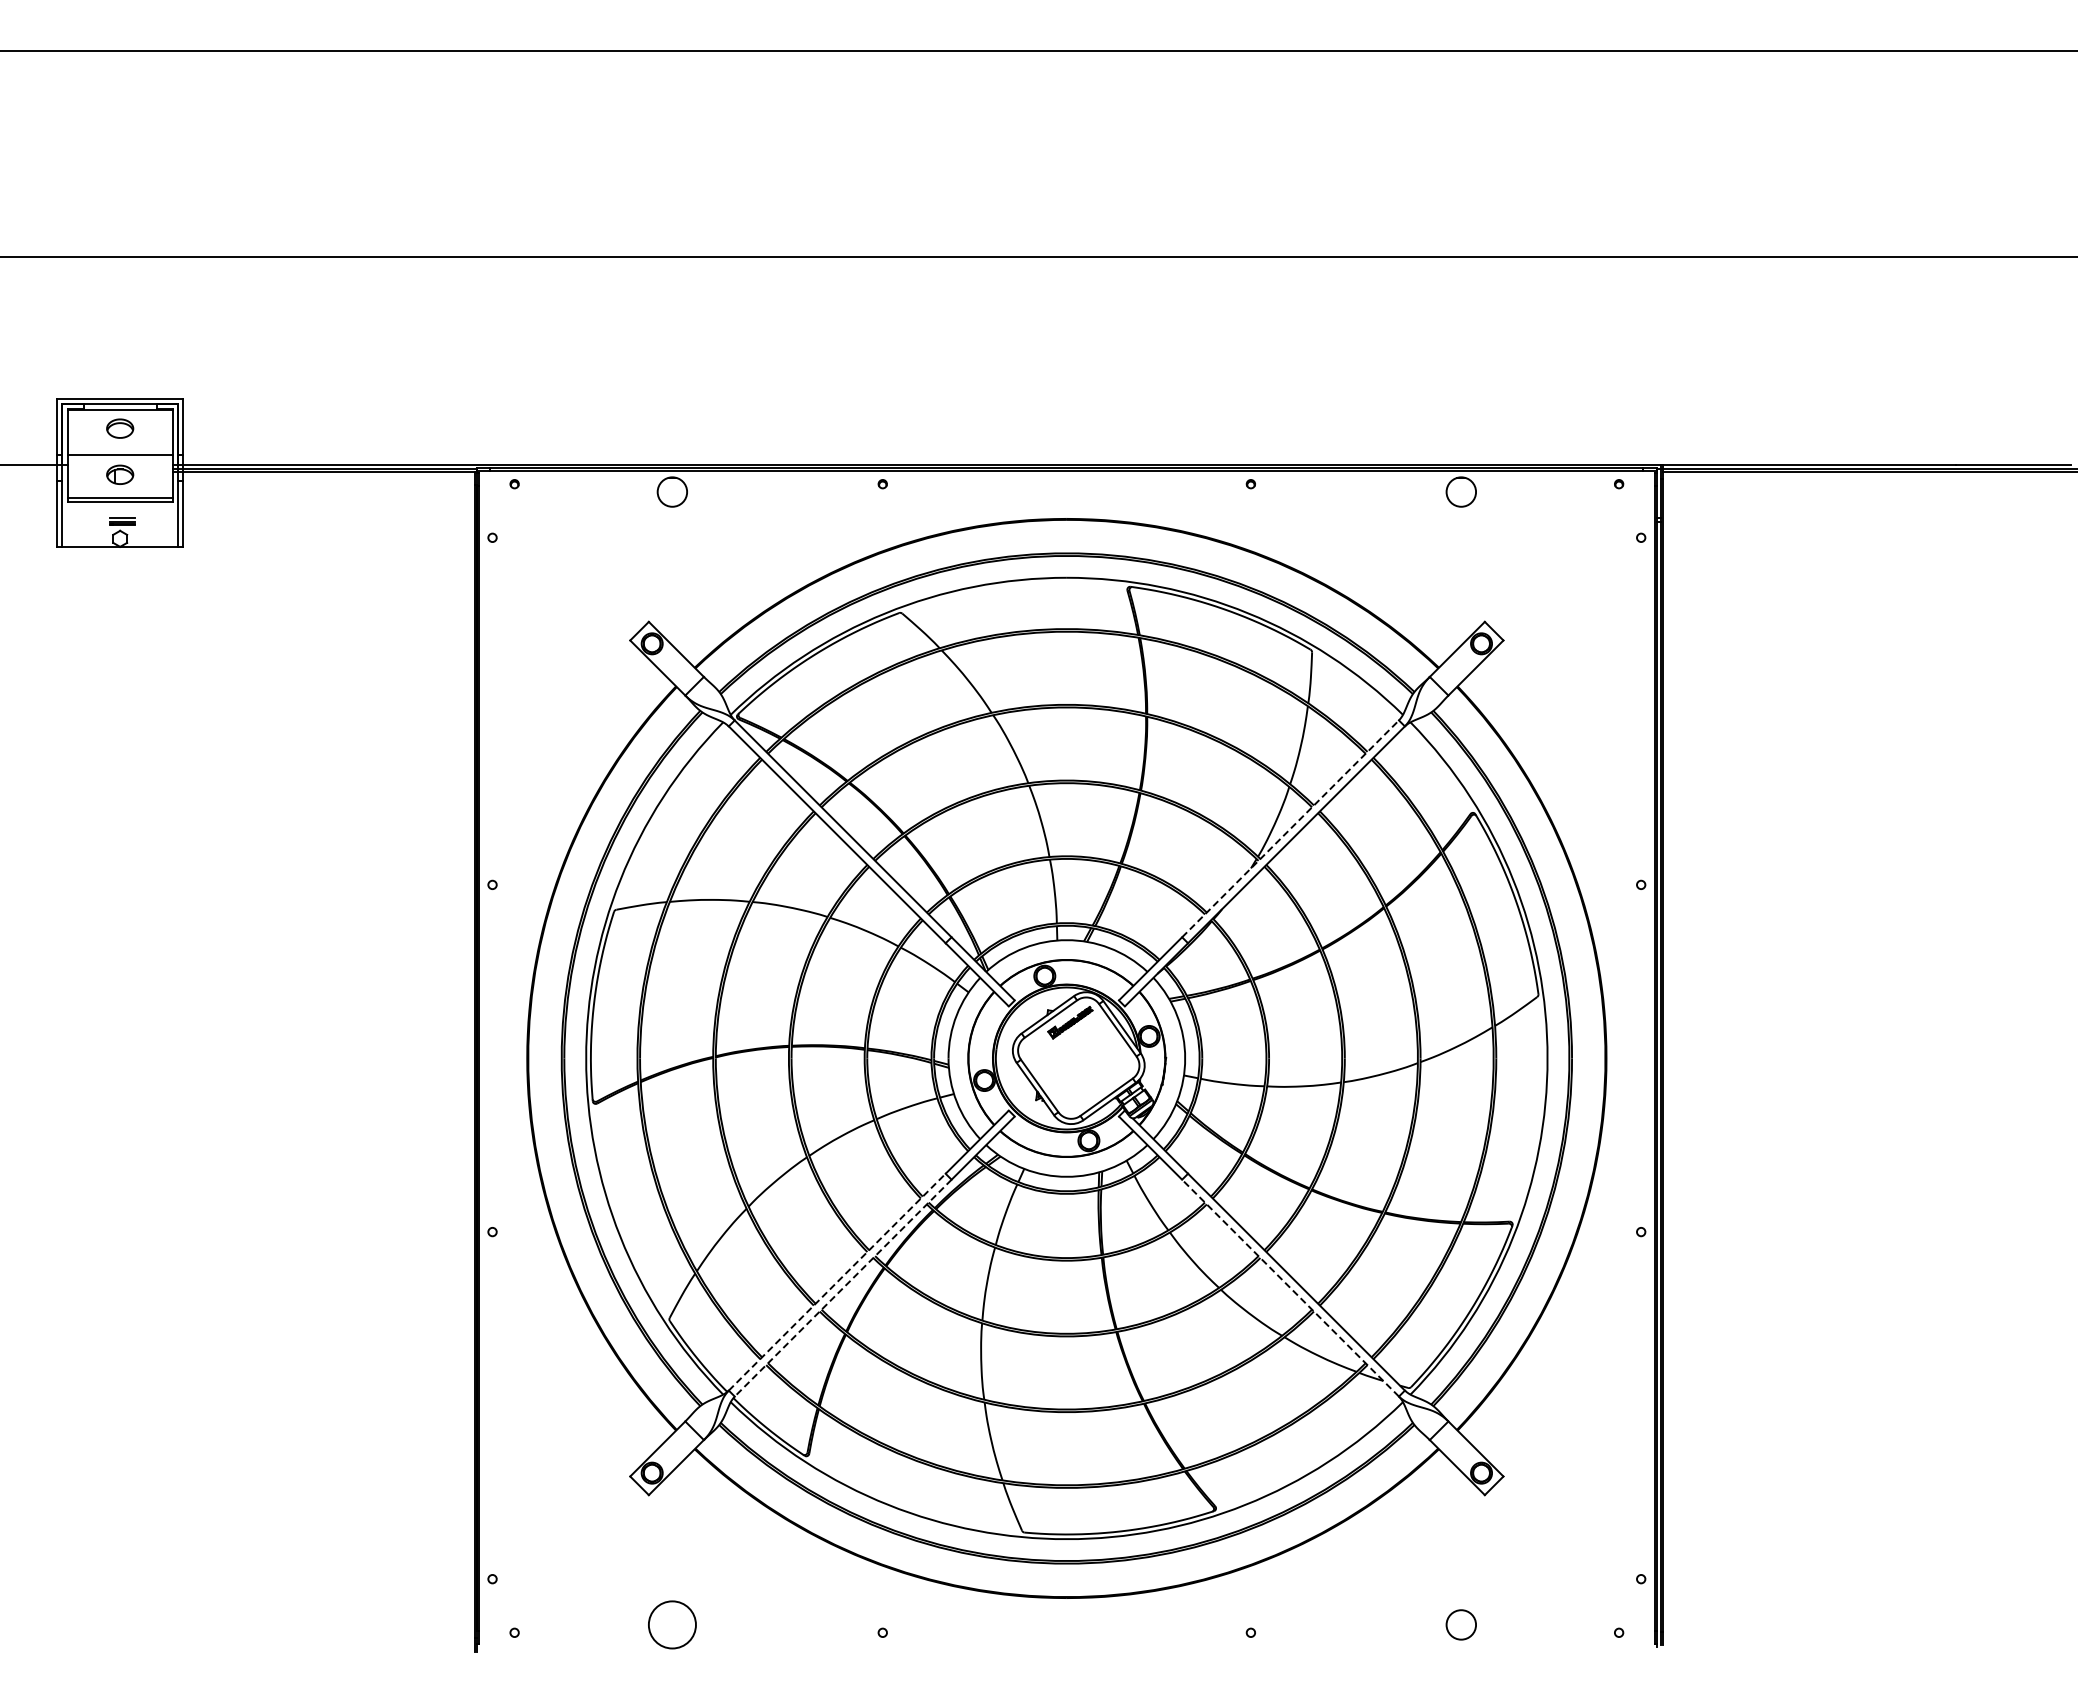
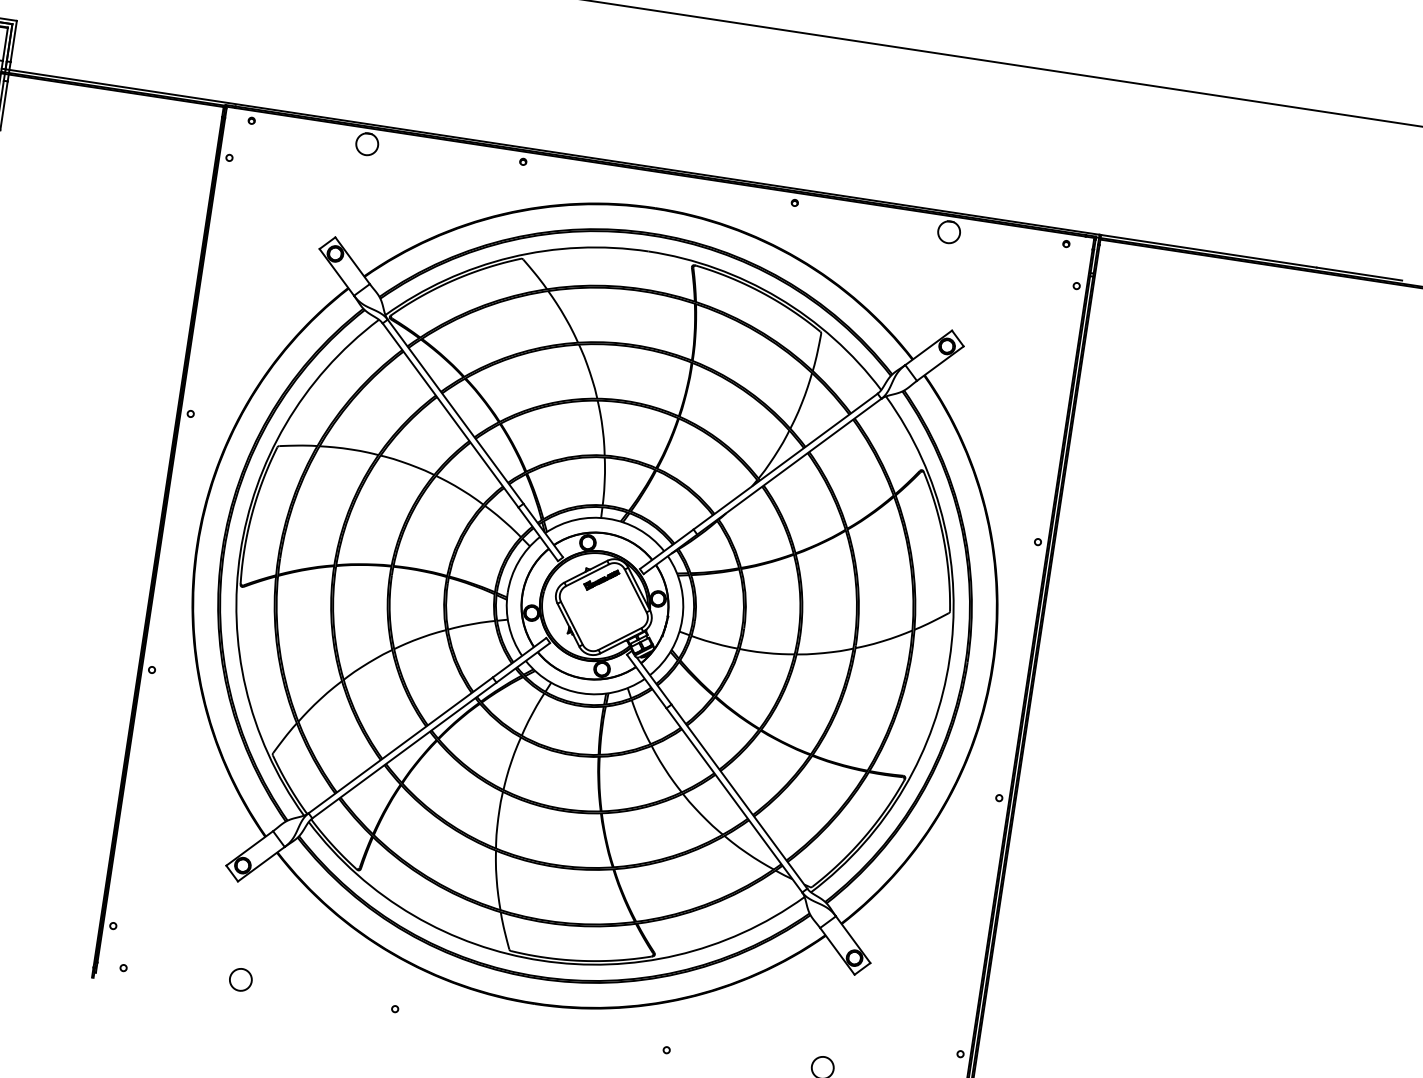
line: (1290, 828) -> (785, 461), dashed -> solid
line: (837, 1281) -> (400, 744), dashed -> solid
line: (1290, 1287) -> (734, 799), dashed -> solid
line: (842, 1288) -> (403, 750), dashed -> solid
circle: (672, 1624) -> (240, 979), size x0.62

